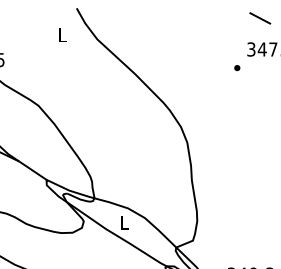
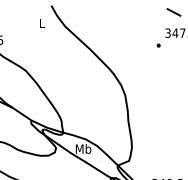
text: (124, 222) -> (83, 148), L -> Mb

